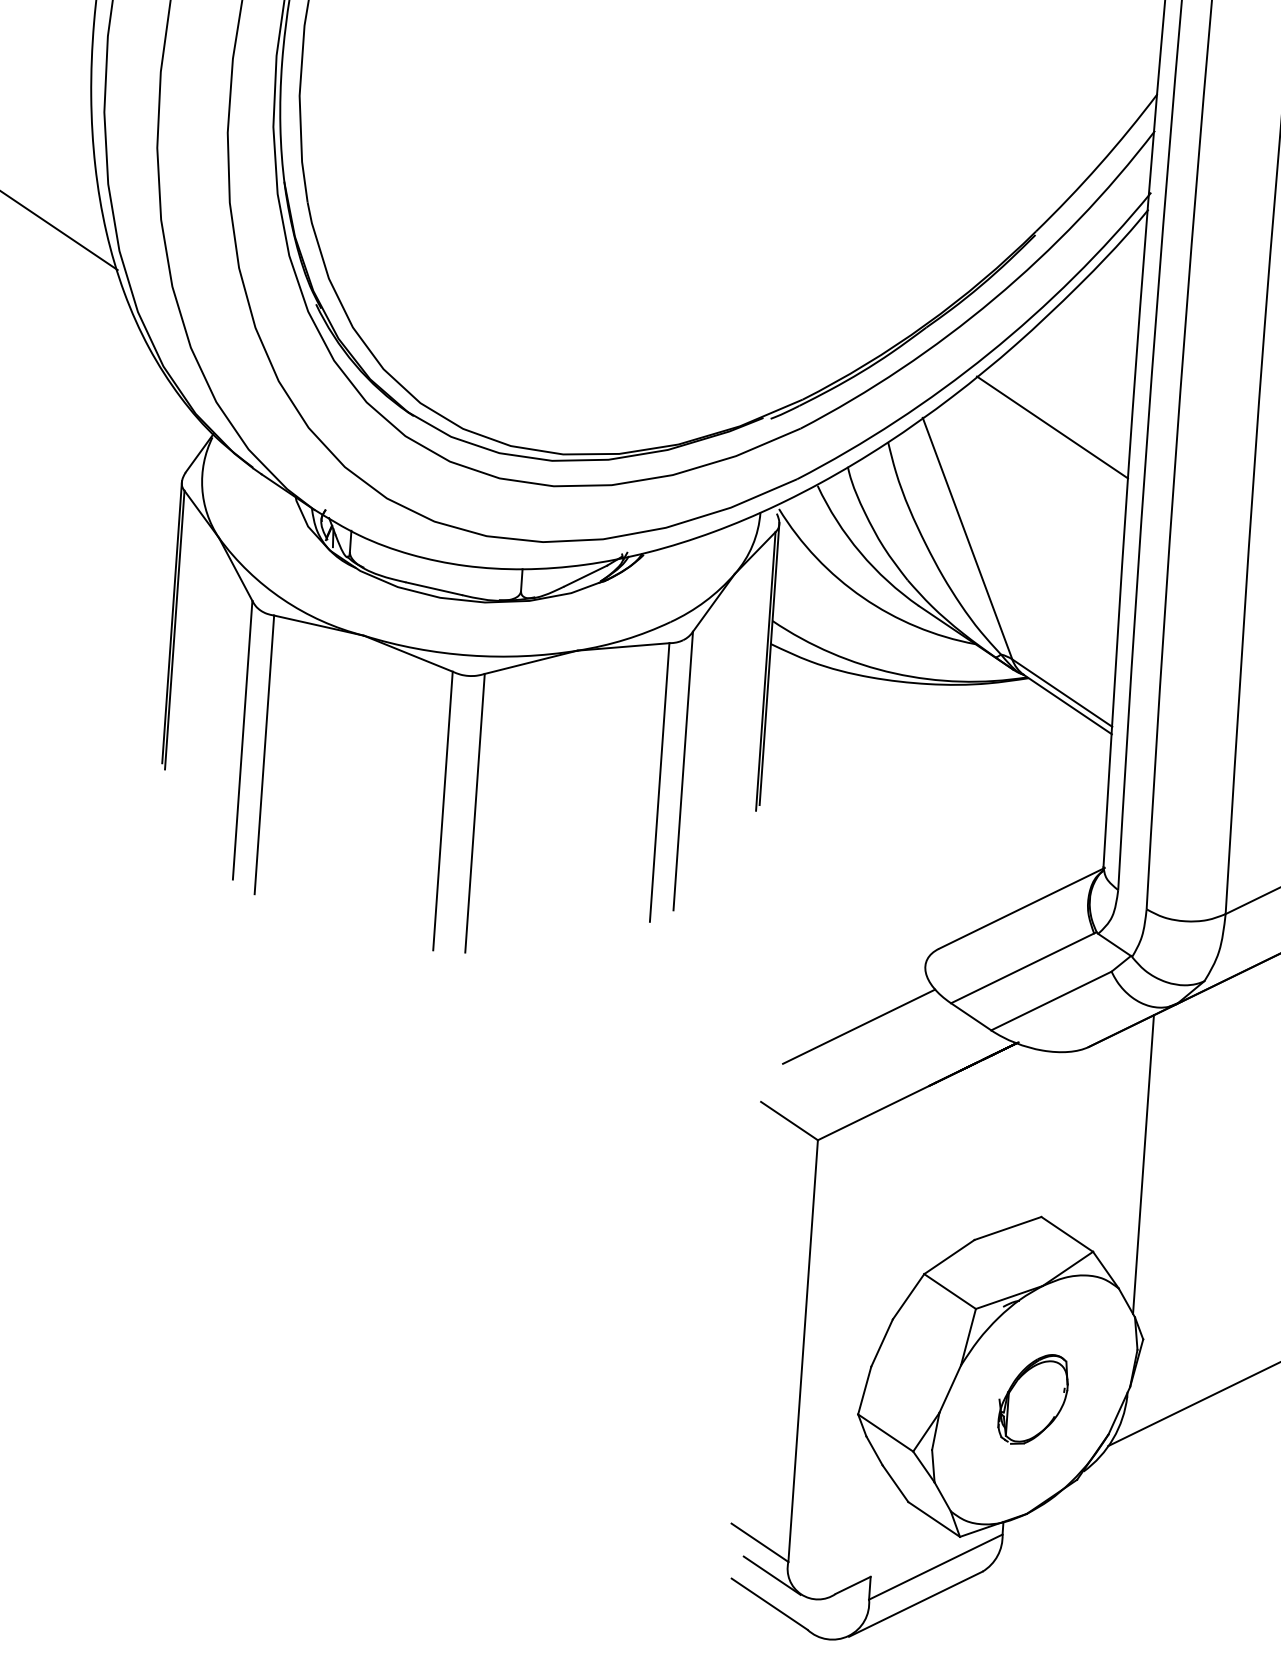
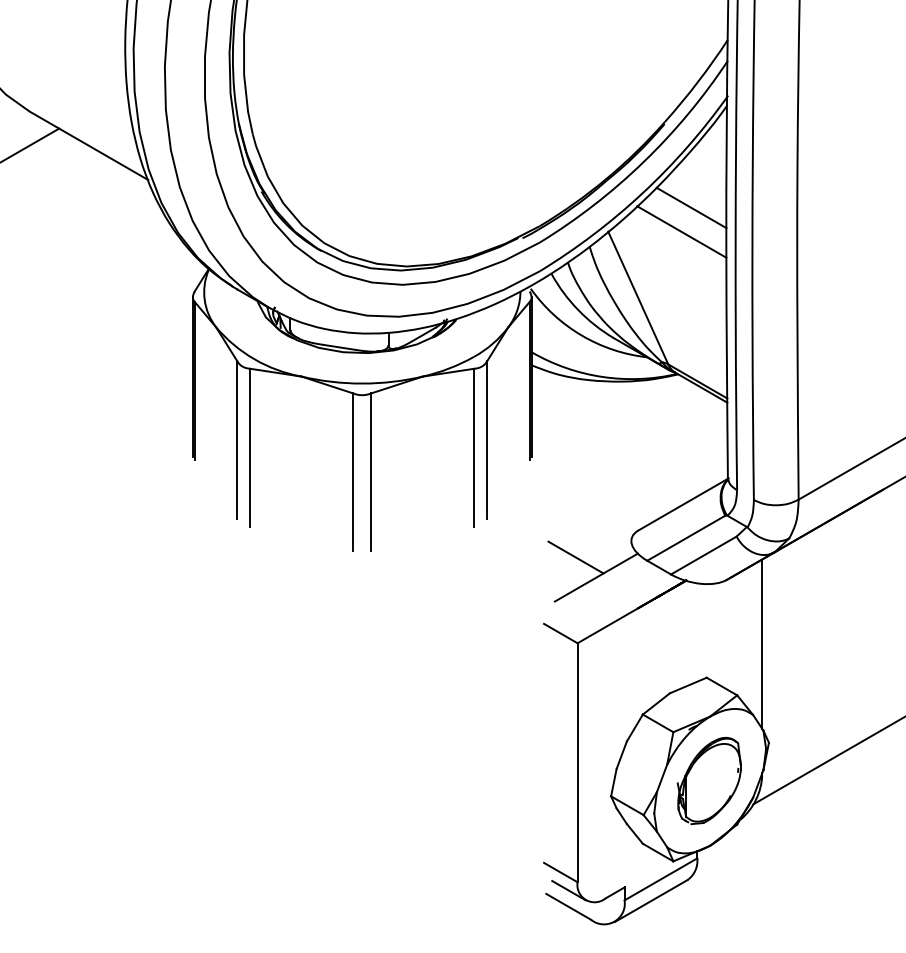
line: (1072, 385) -> (691, 207), added
line: (824, 988) -> (575, 557), added
part: (1031, 1398) -> (708, 780), size x1.67

